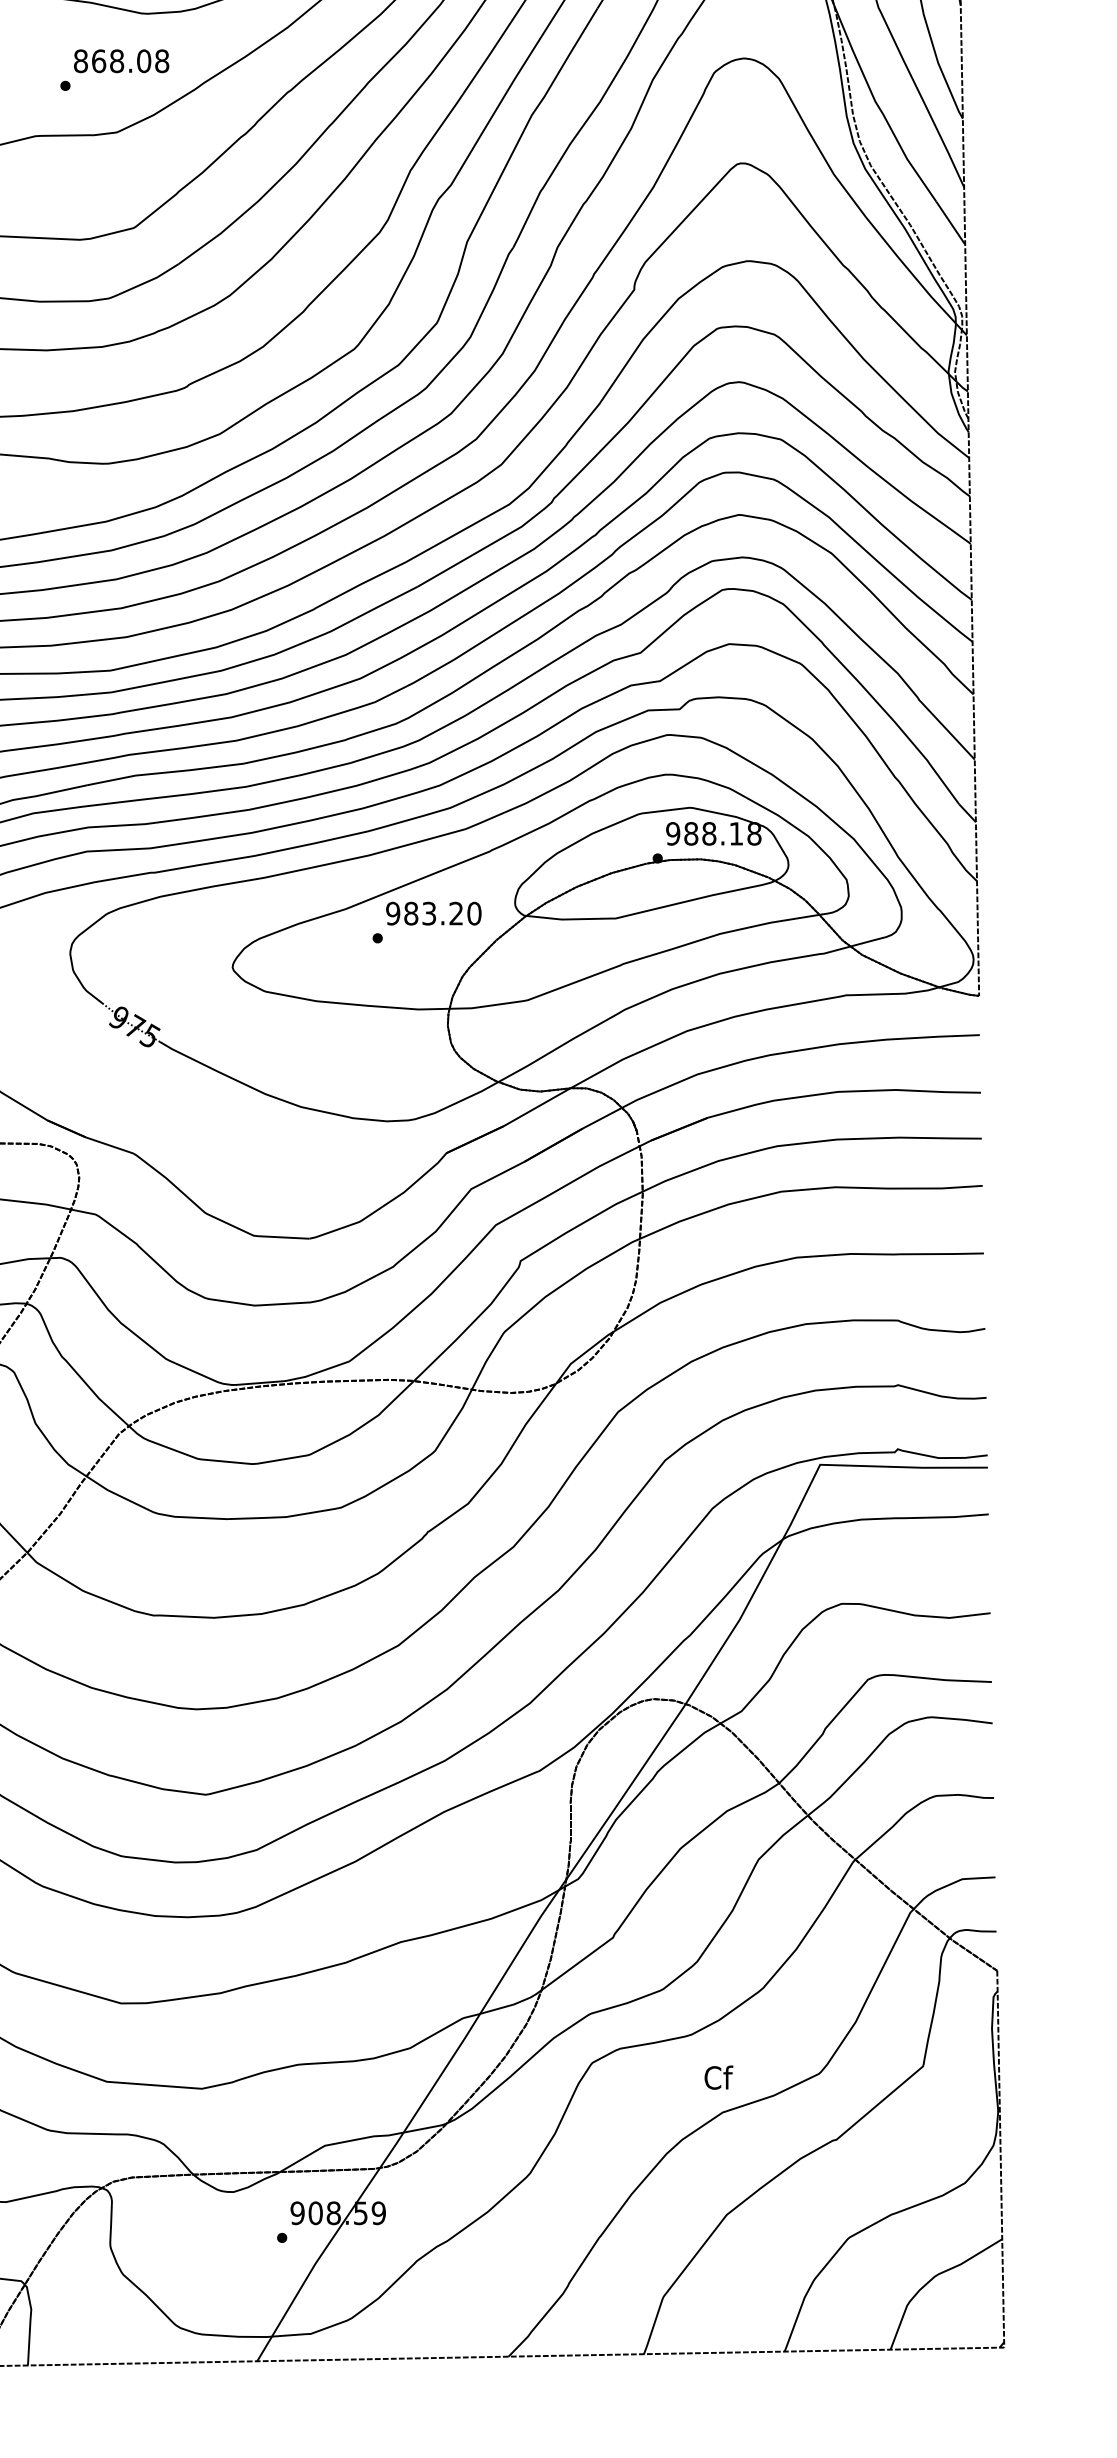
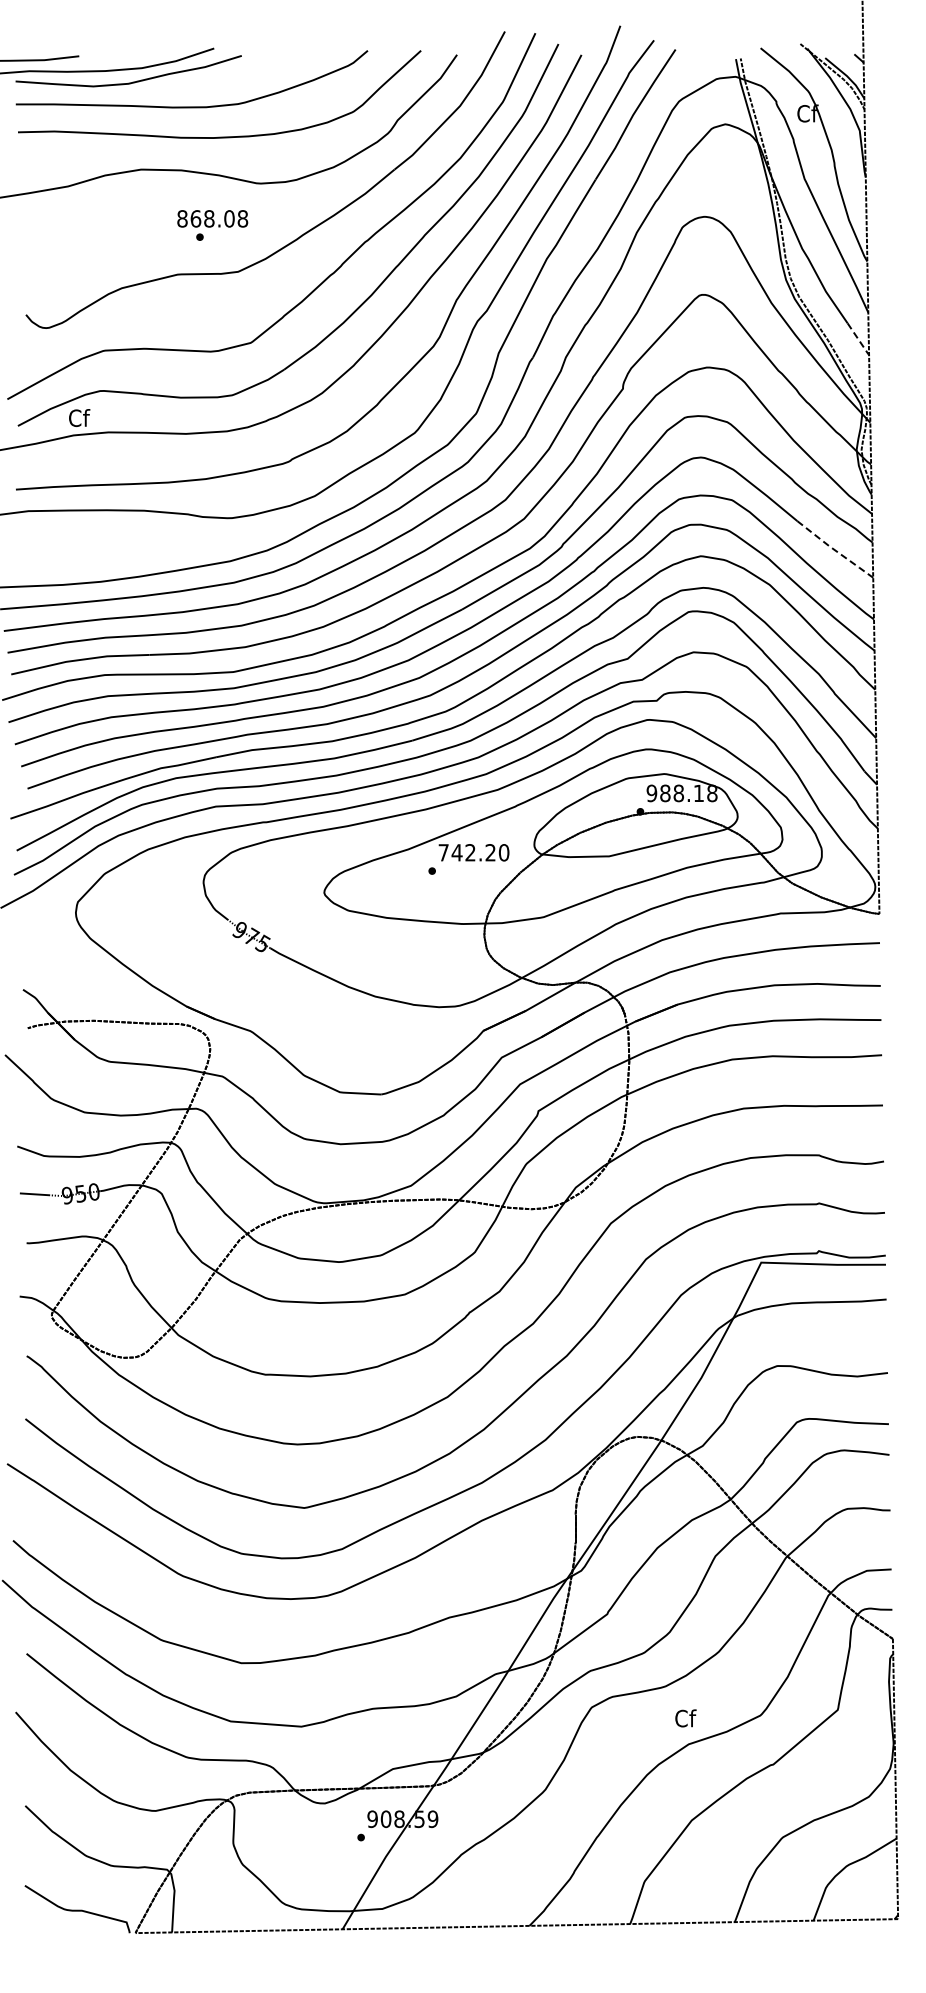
text: (121, 60) -> (212, 218), moved
line: (950, 223) -> (858, 339), solid -> dashed
line: (918, 507) -> (834, 550), solid -> dashed
text: (410, 913) -> (456, 852), 983.20 -> 742.20

